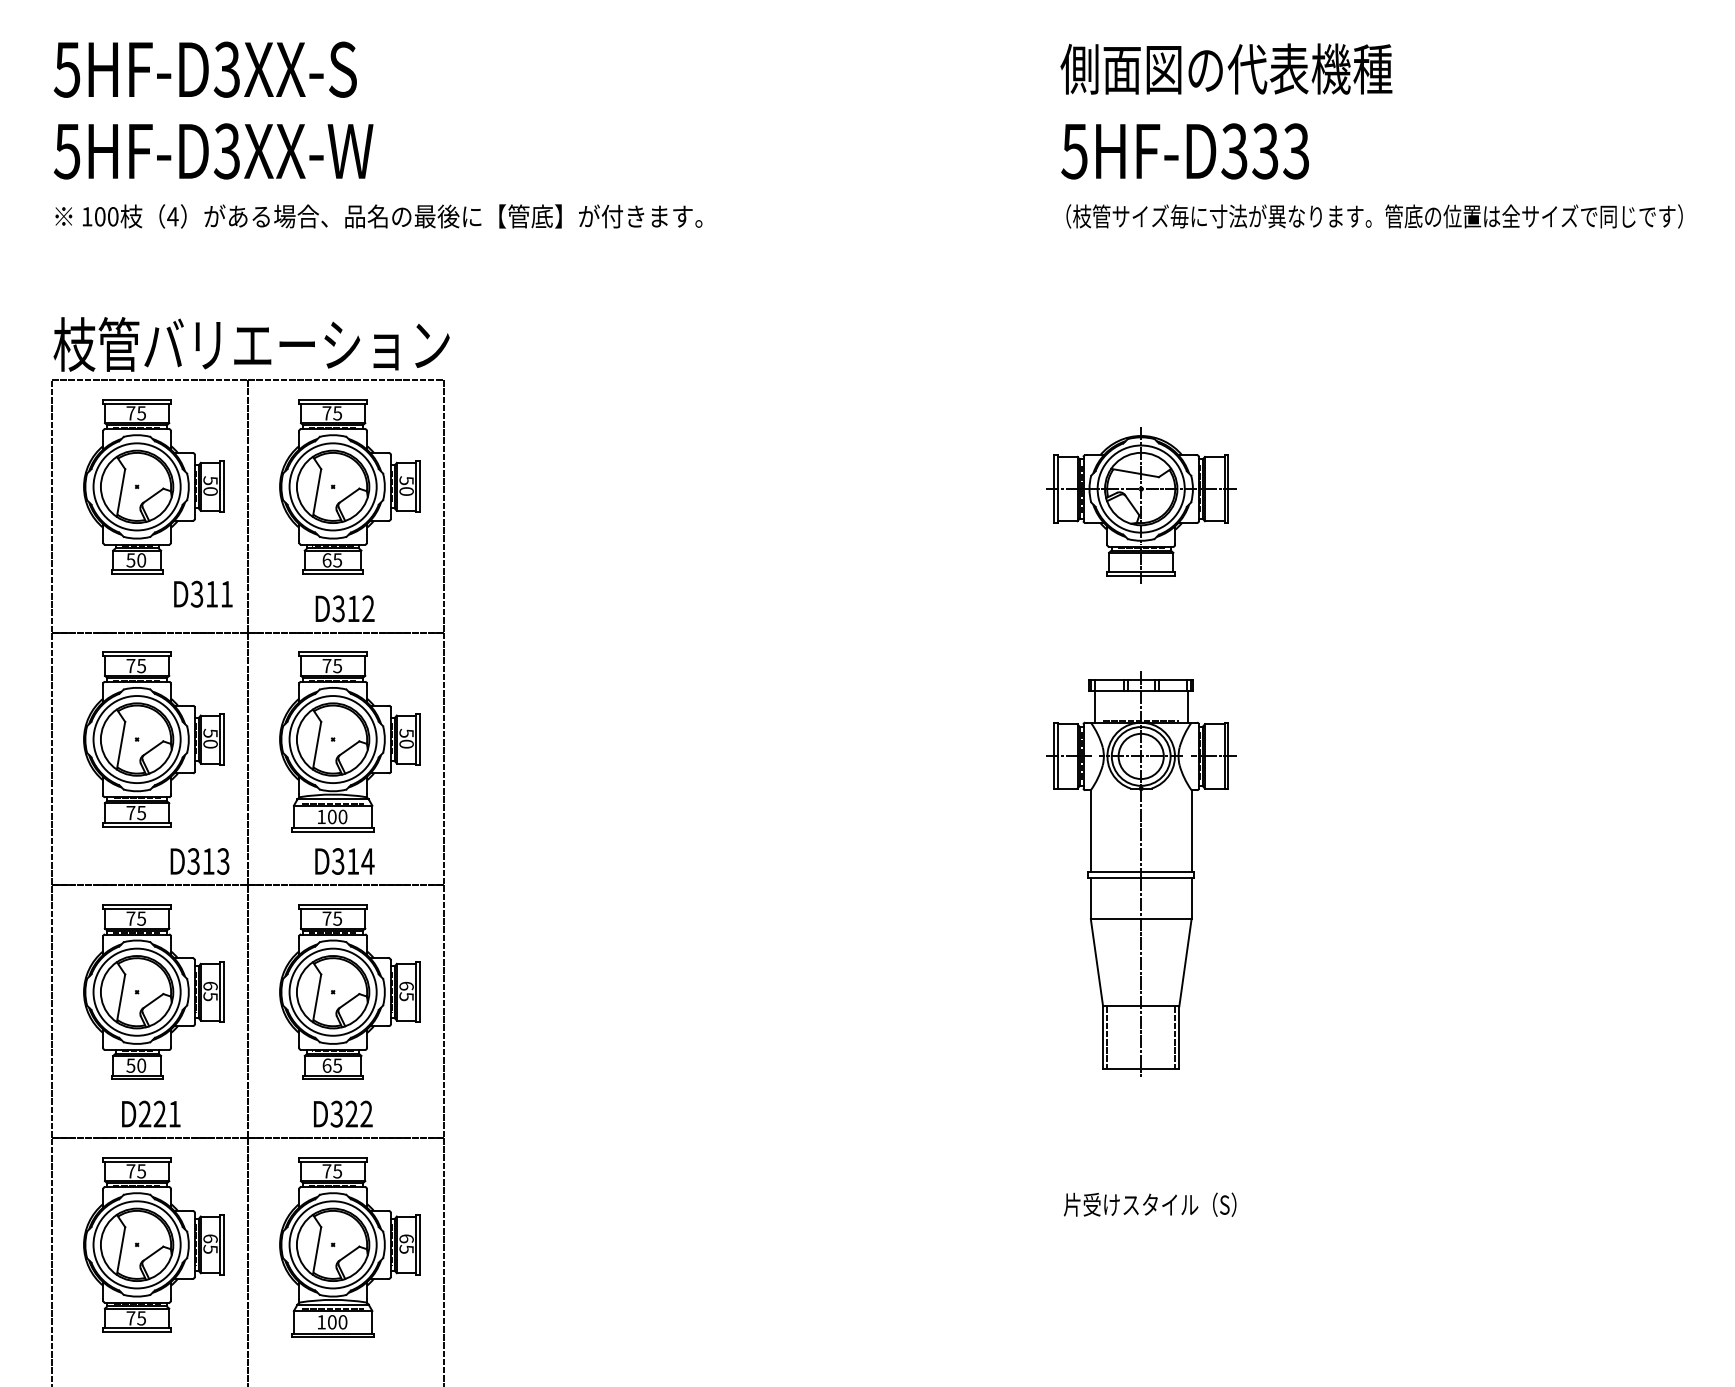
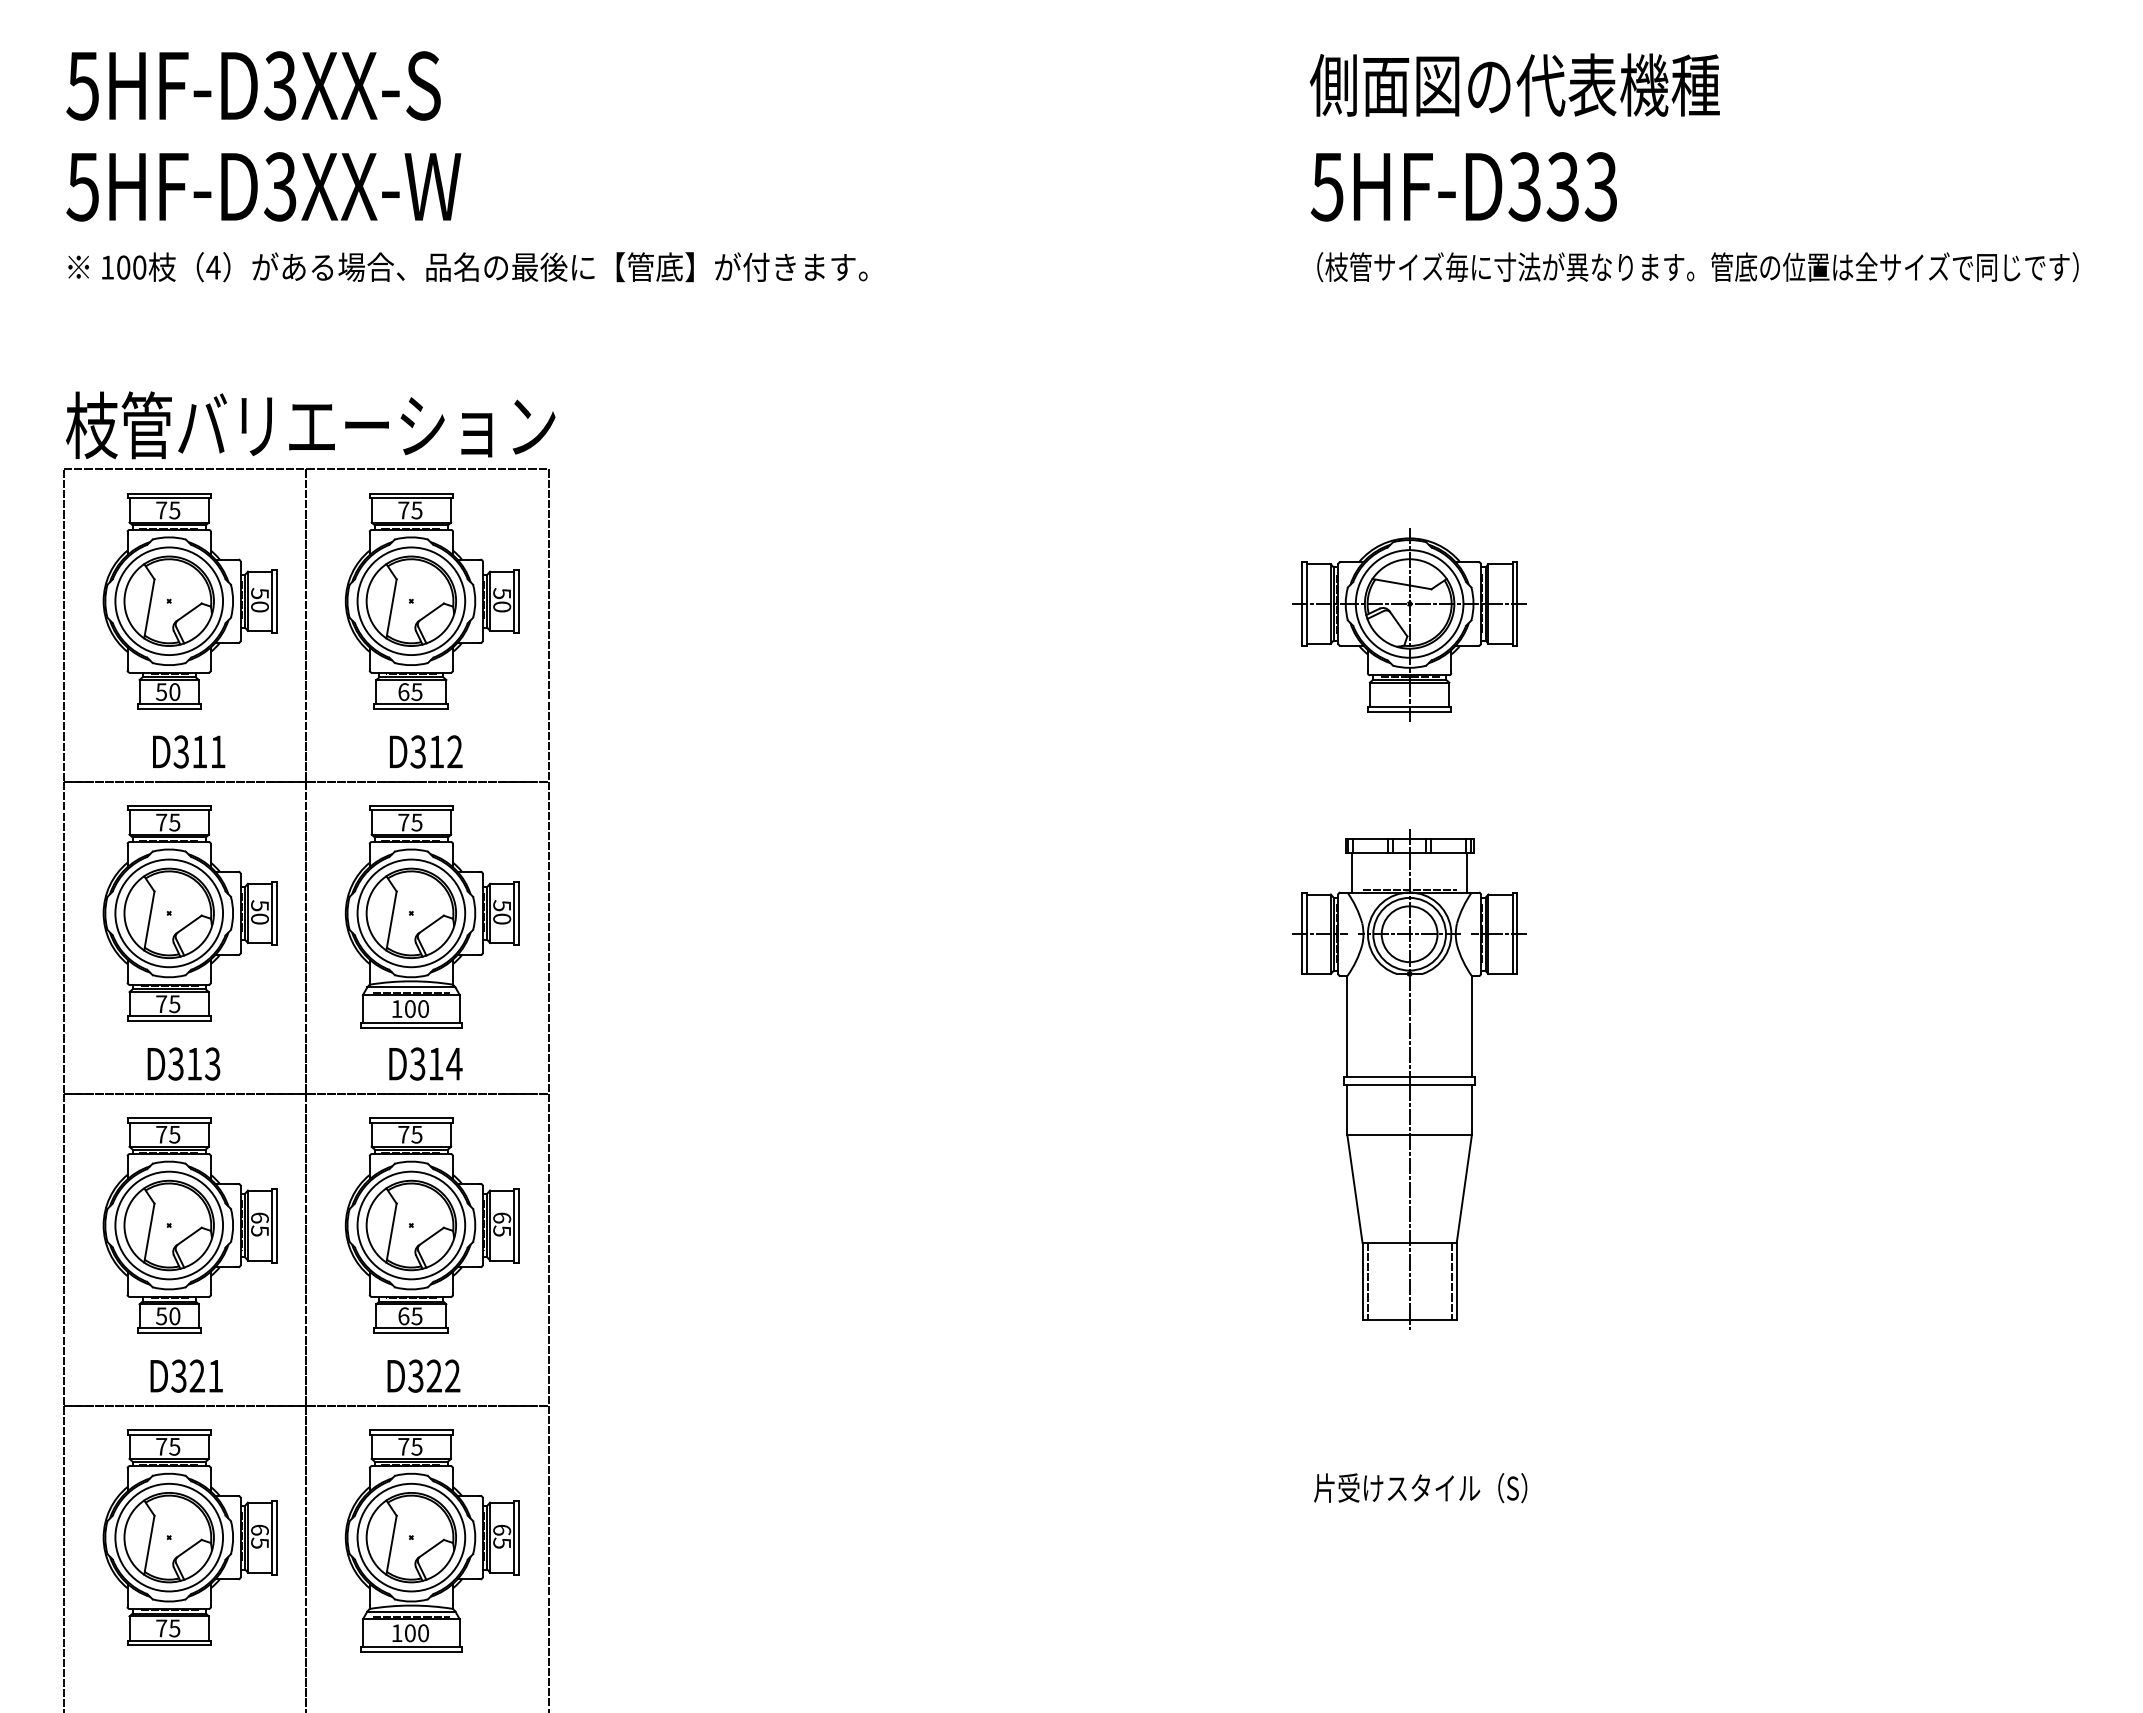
text: (203, 593) -> (189, 751), moved
text: (199, 861) -> (183, 1063), moved
text: (144, 1114) -> (178, 1376), D221 -> D321

